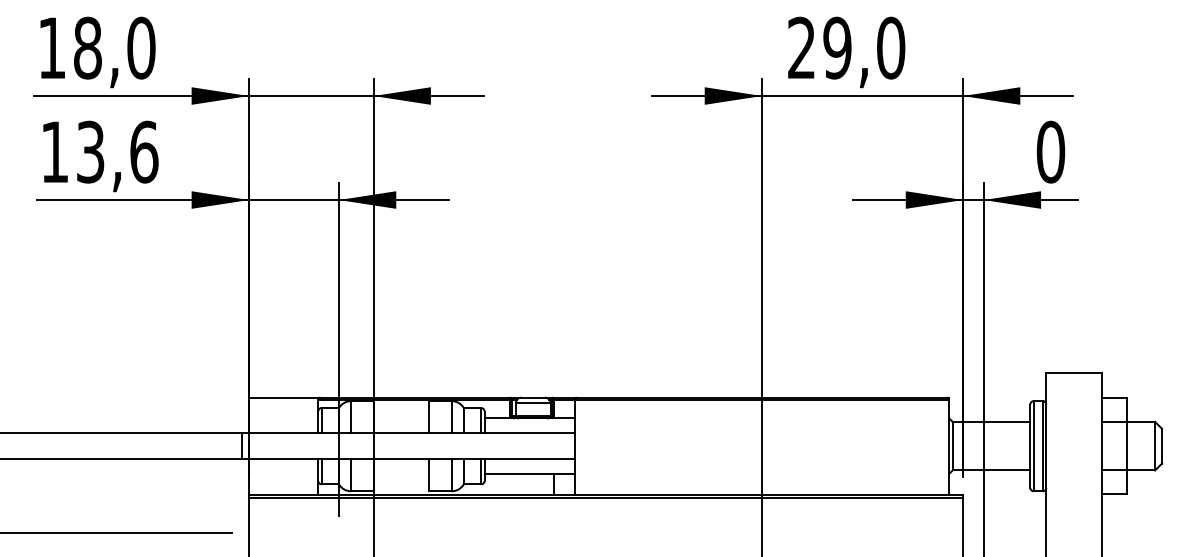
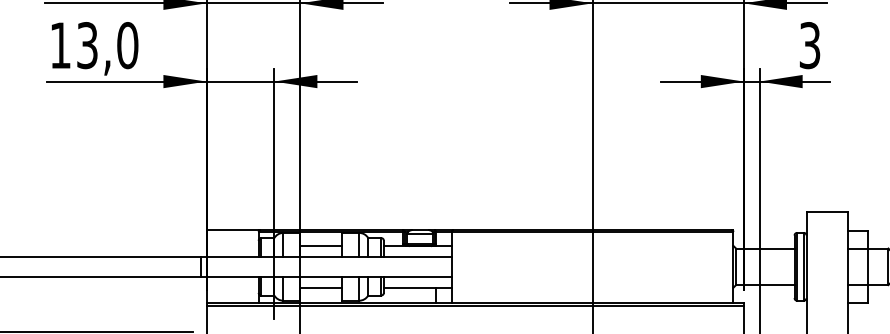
text: (144, 151) -> (127, 45), 13,6 -> 13,0
text: (1050, 151) -> (809, 45), 0 -> 3
line: (401, 418) -> (321, 245), added
line: (401, 473) -> (321, 287), added

